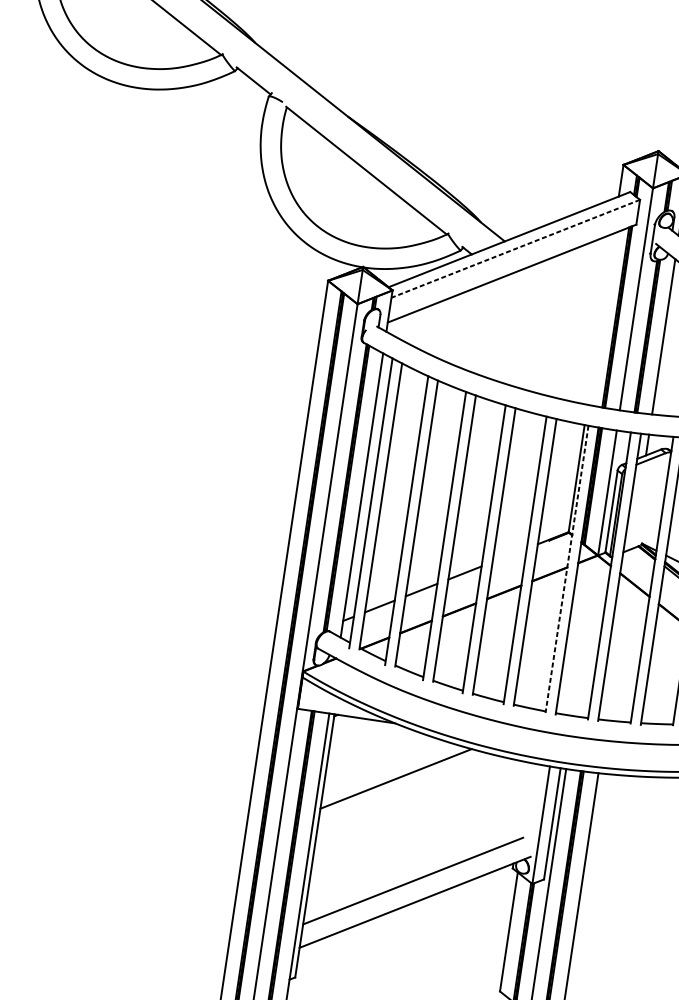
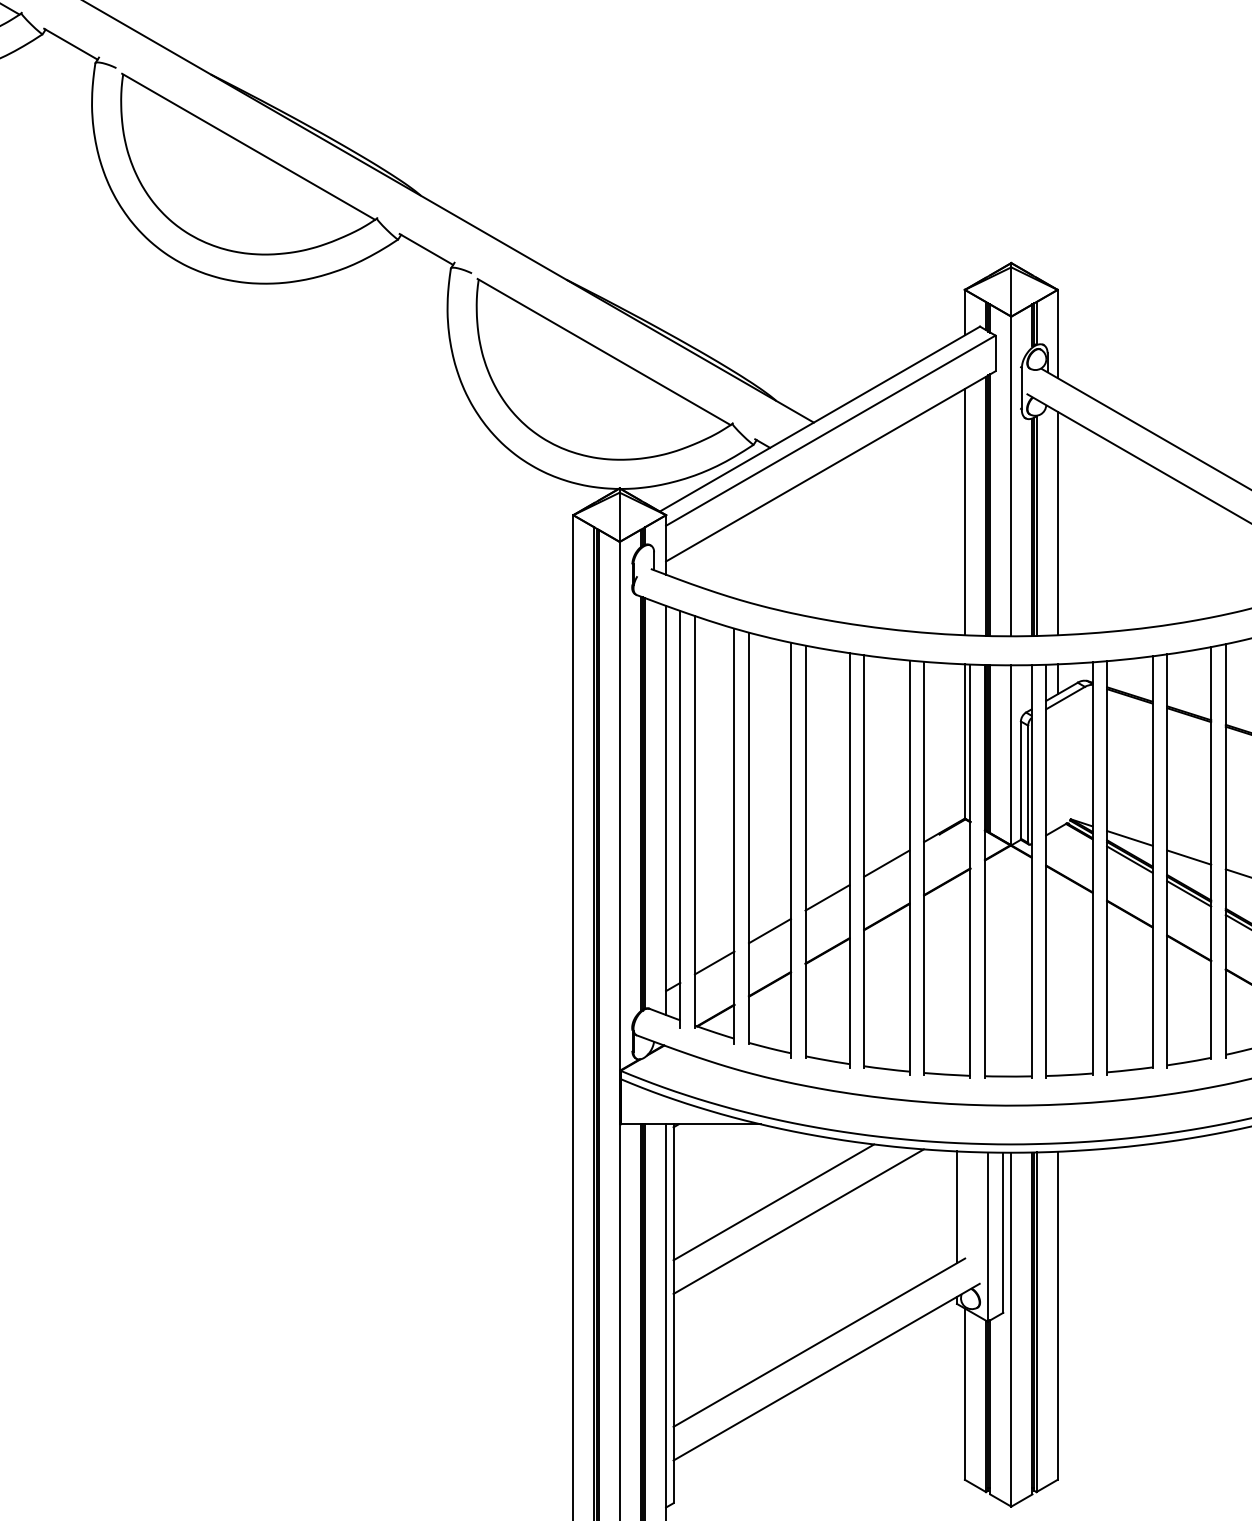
line: (515, 248) -> (830, 430), dashed -> solid
line: (600, 318) -> (964, 511), added
line: (509, 555) -> (886, 863), added
line: (567, 569) -> (970, 871), dashed -> solid
line: (411, 794) -> (798, 1221), added
line: (522, 801) -> (956, 1207), added

